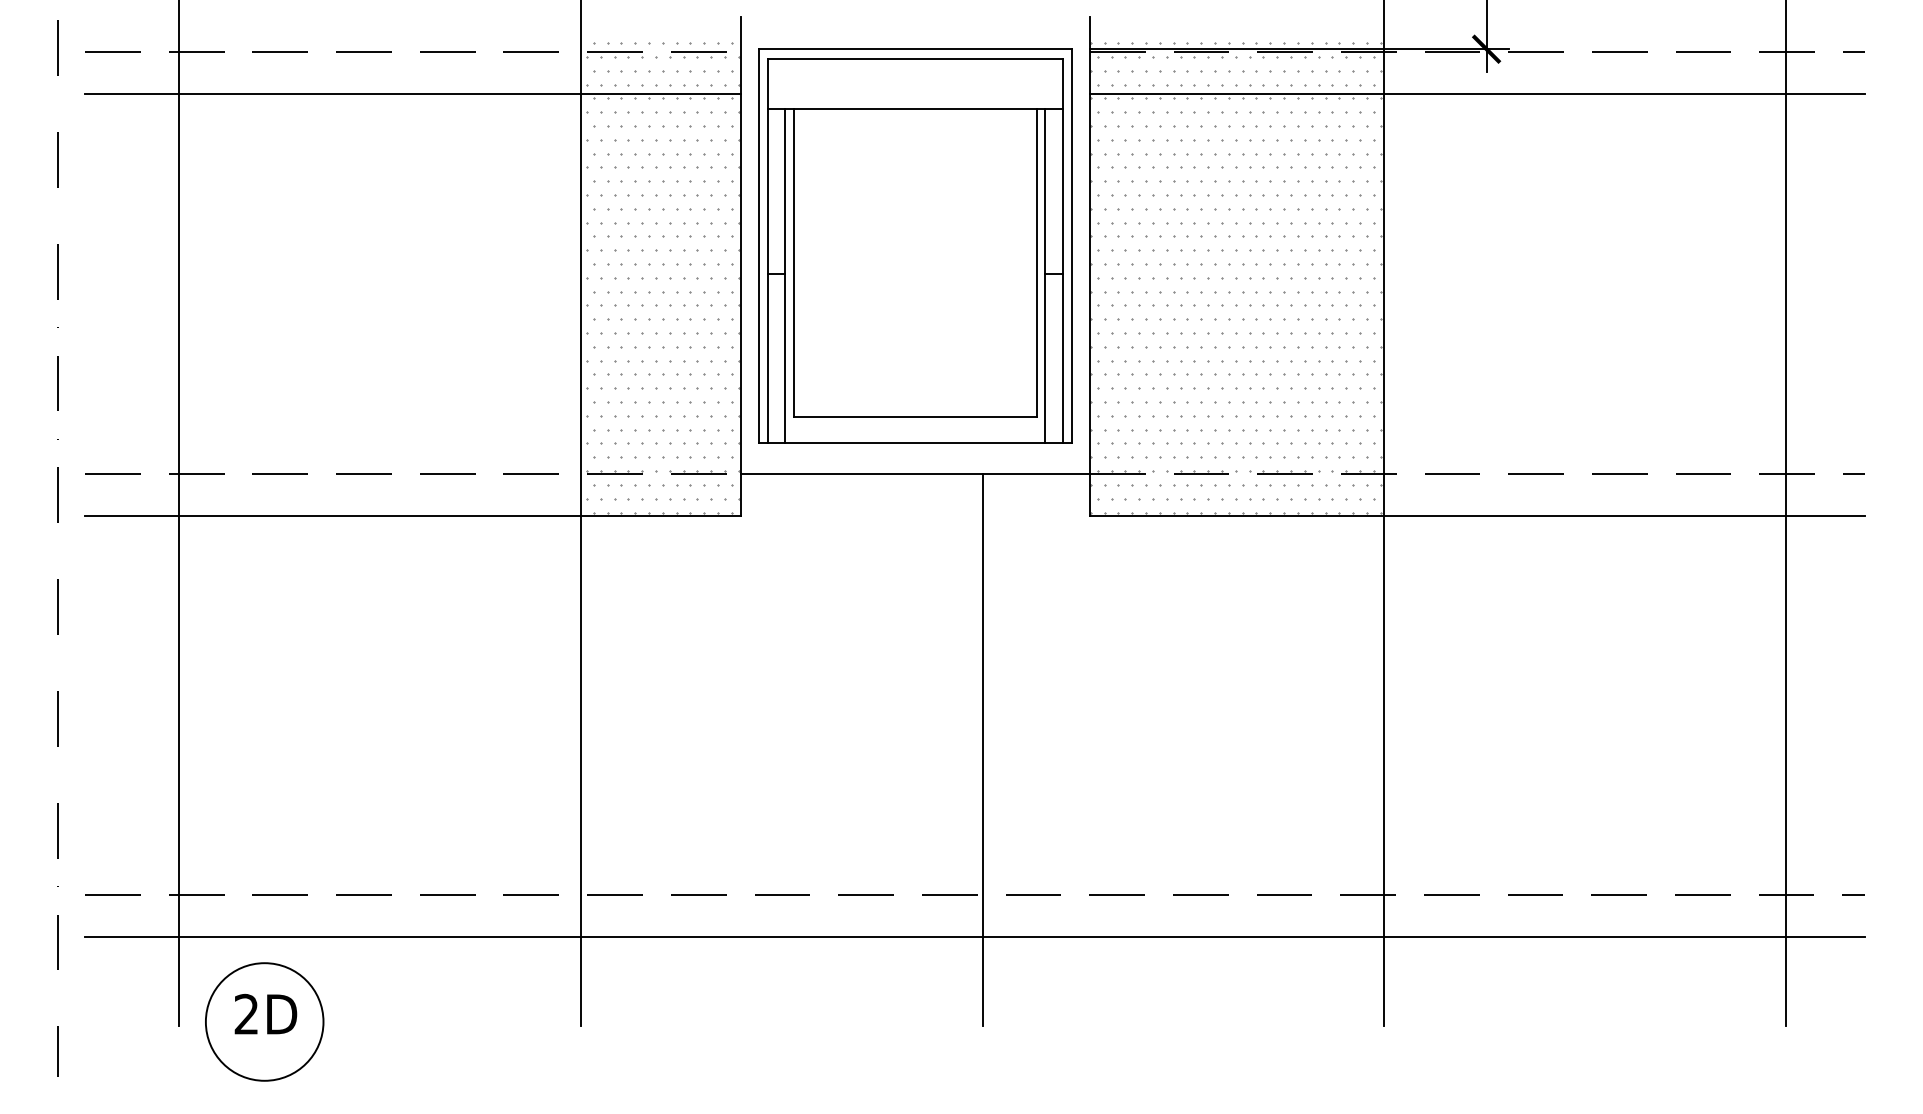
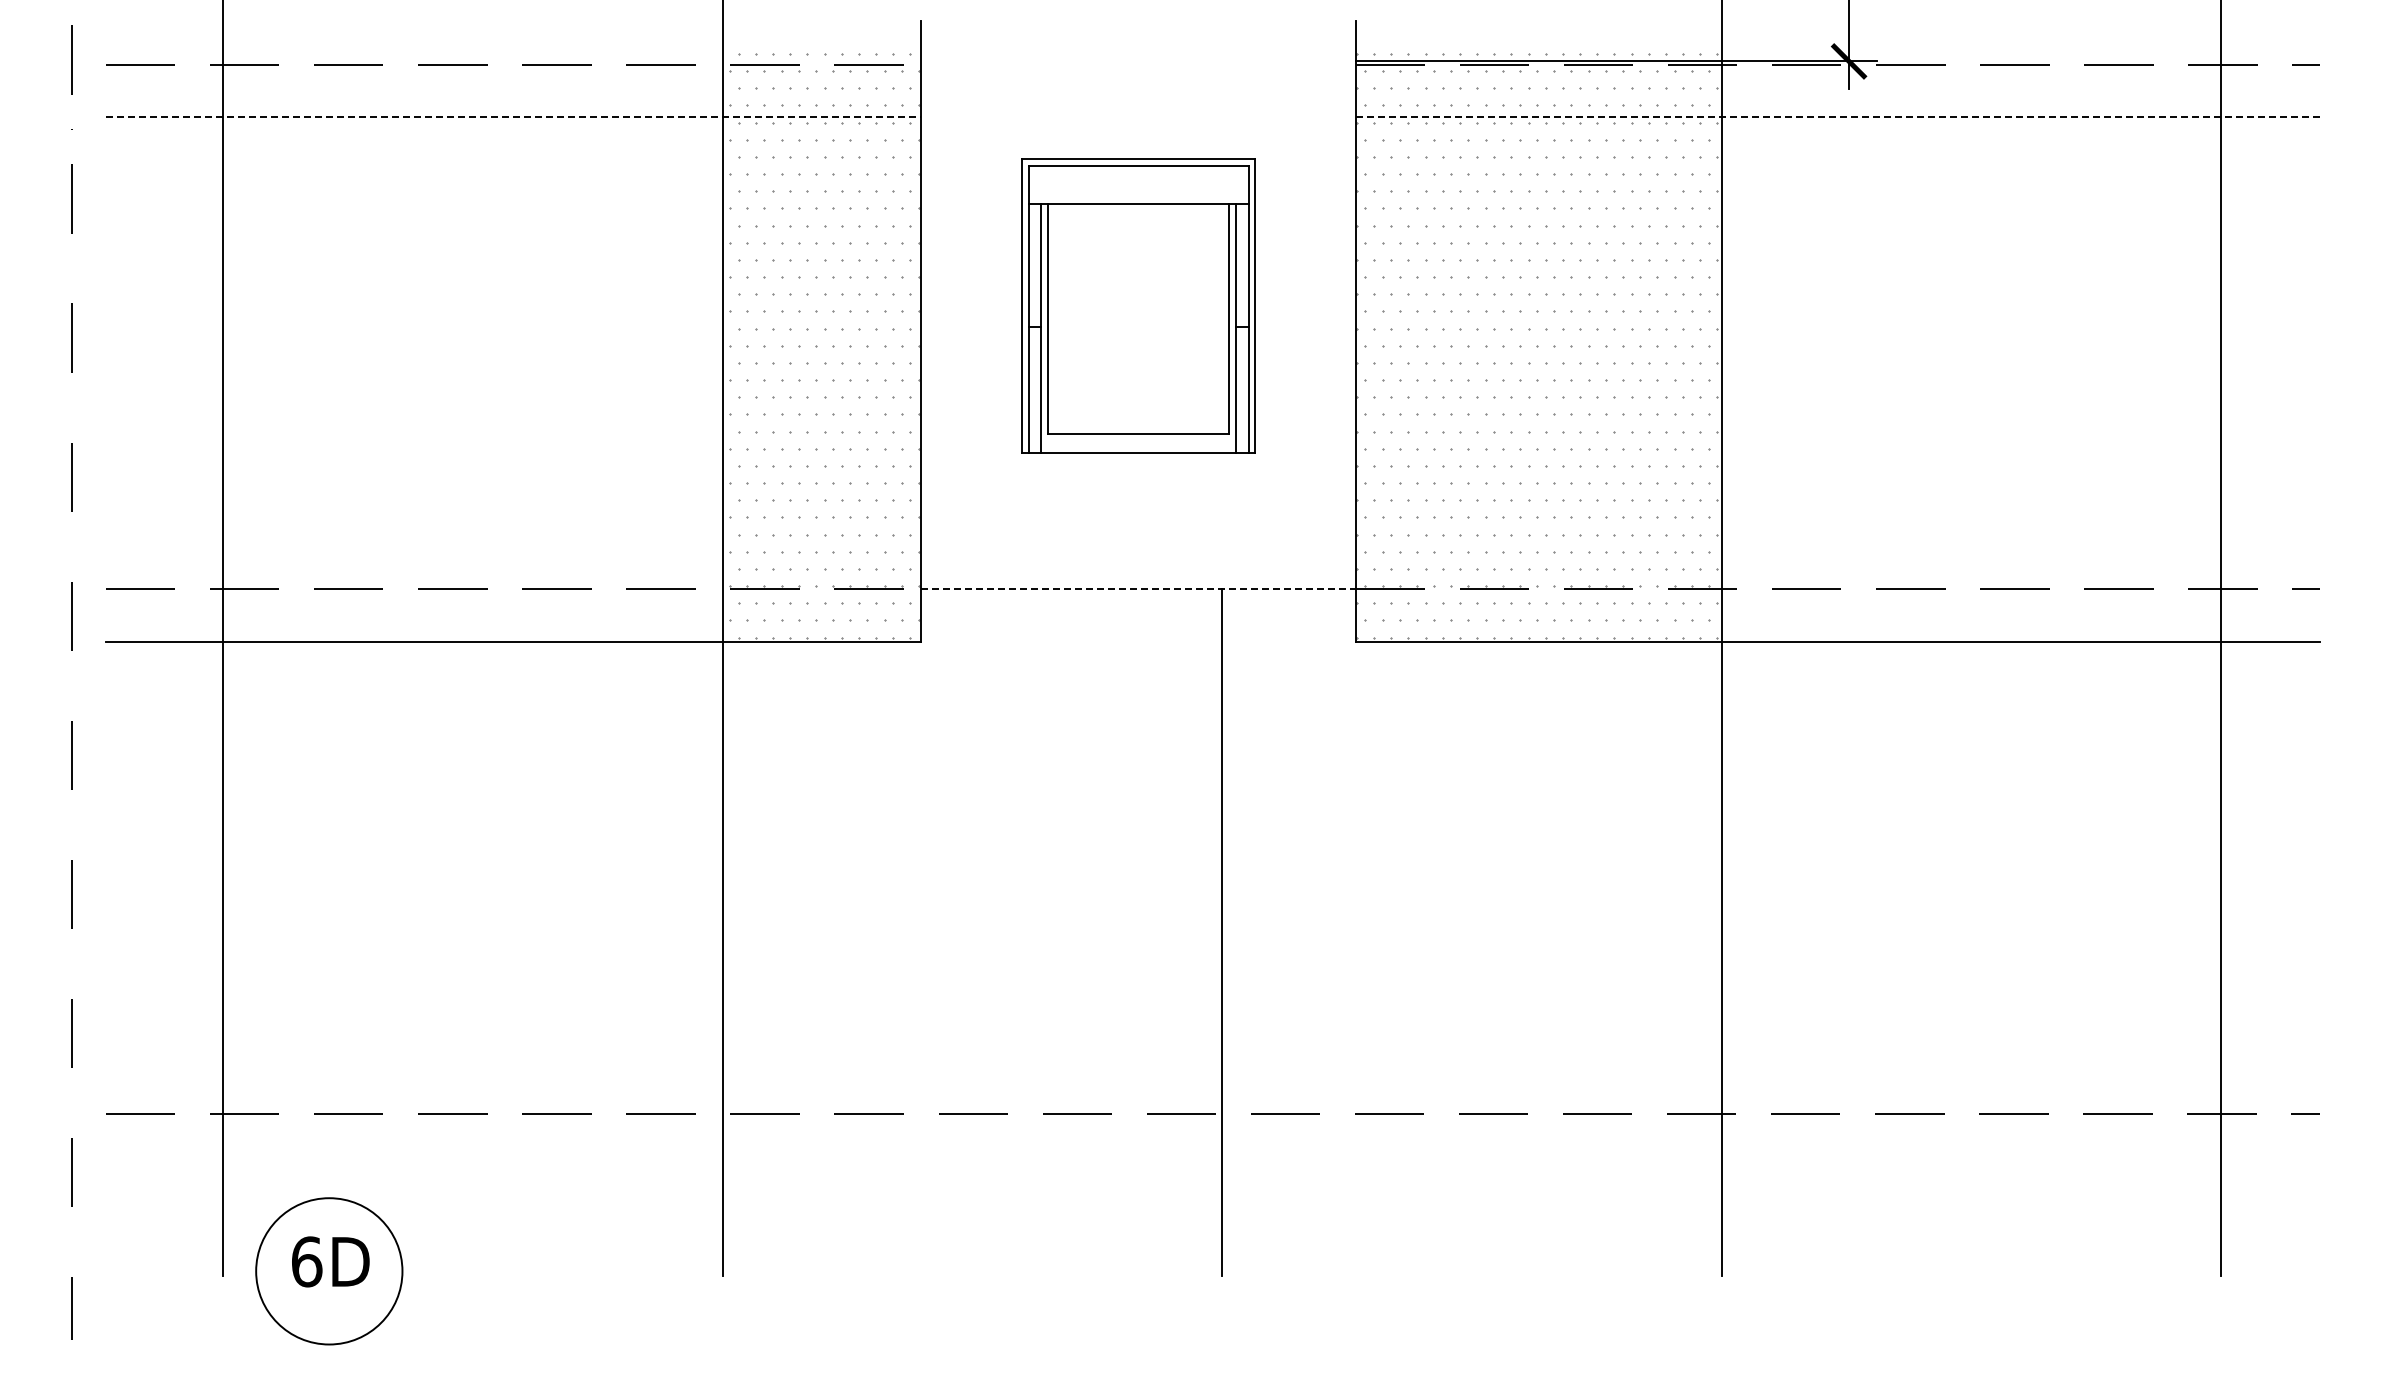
line: (412, 94) -> (513, 117), solid -> dashed
line: (1478, 94) -> (1838, 117), solid -> dashed
part: (915, 245) -> (1138, 305), size x0.6
line: (916, 473) -> (1139, 589), solid -> dashed
line: (974, 937) -> (1212, 1166), removed
text: (247, 1014) -> (307, 1261), 2D -> 6D

